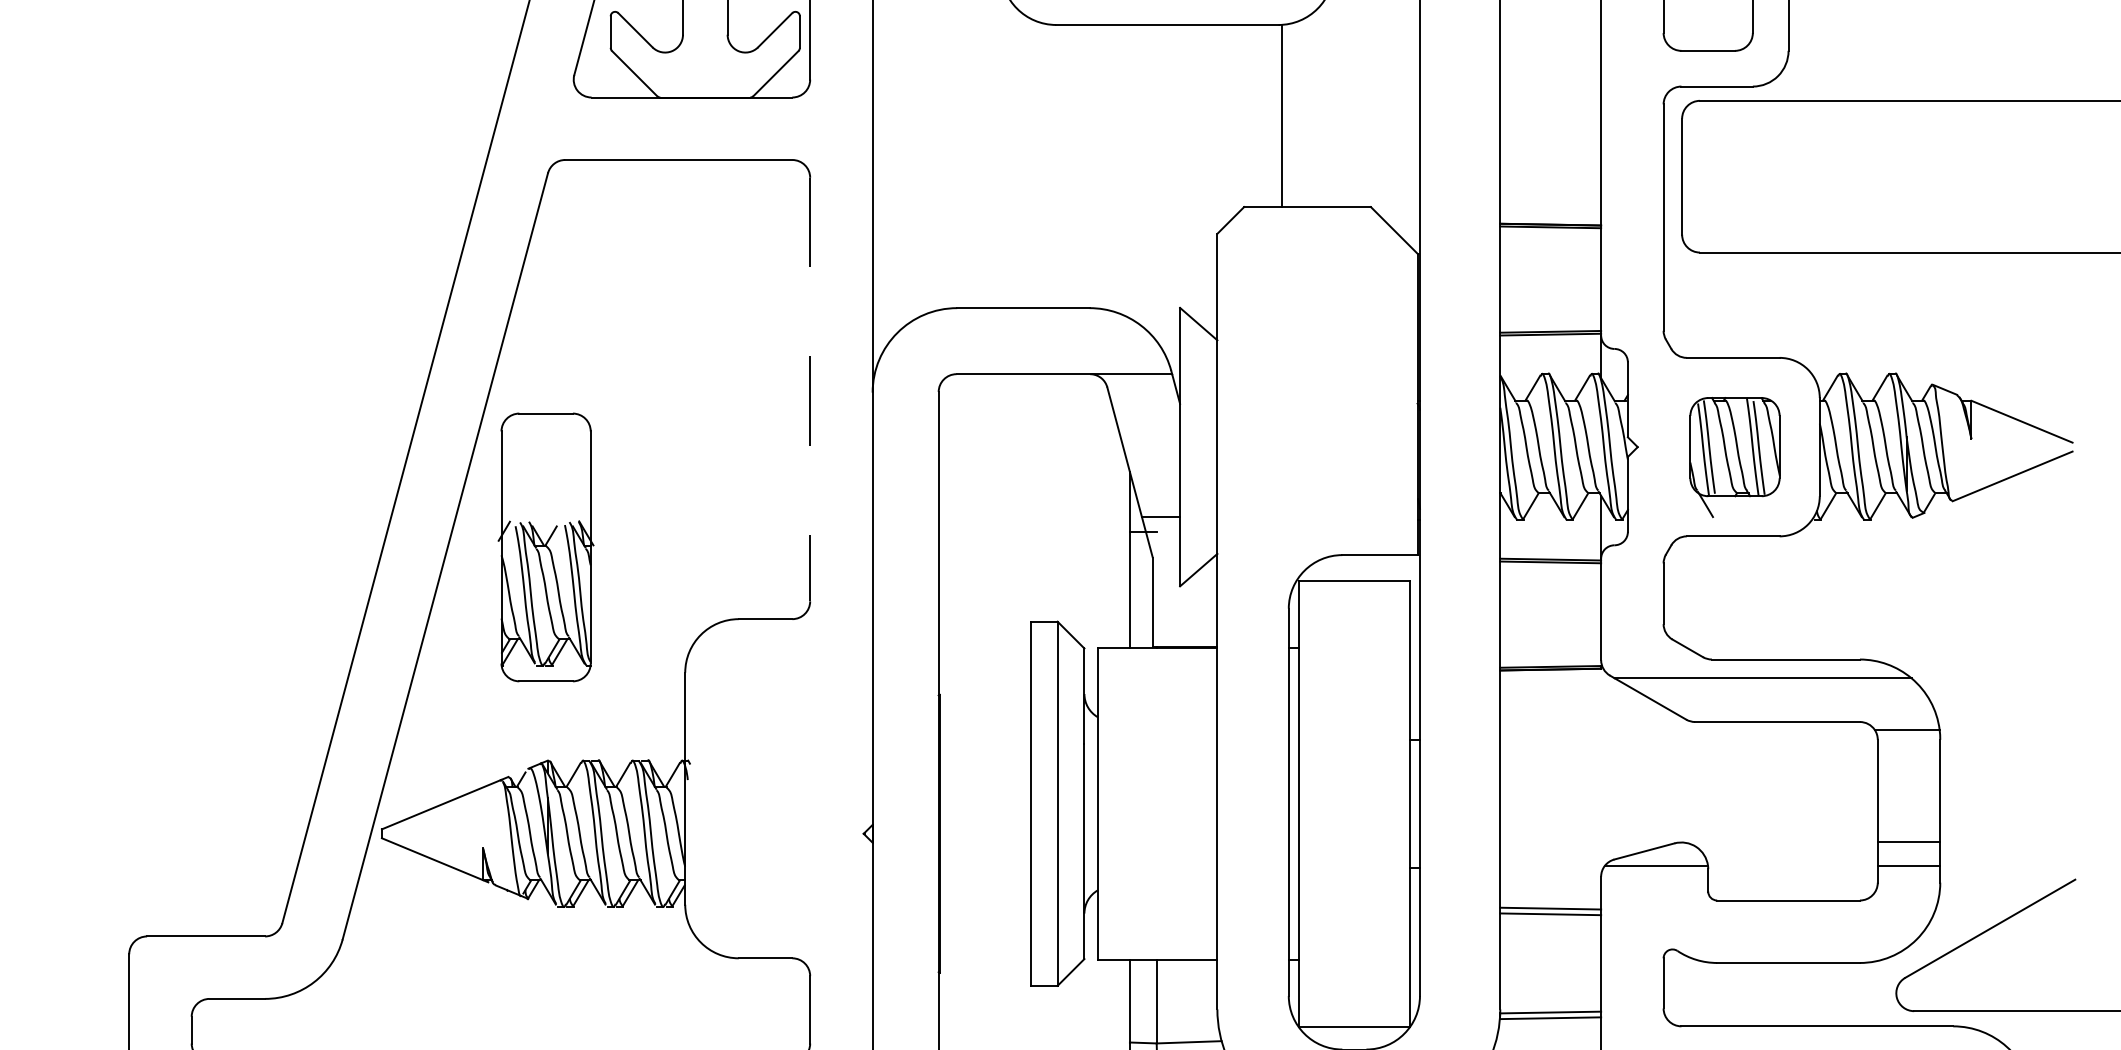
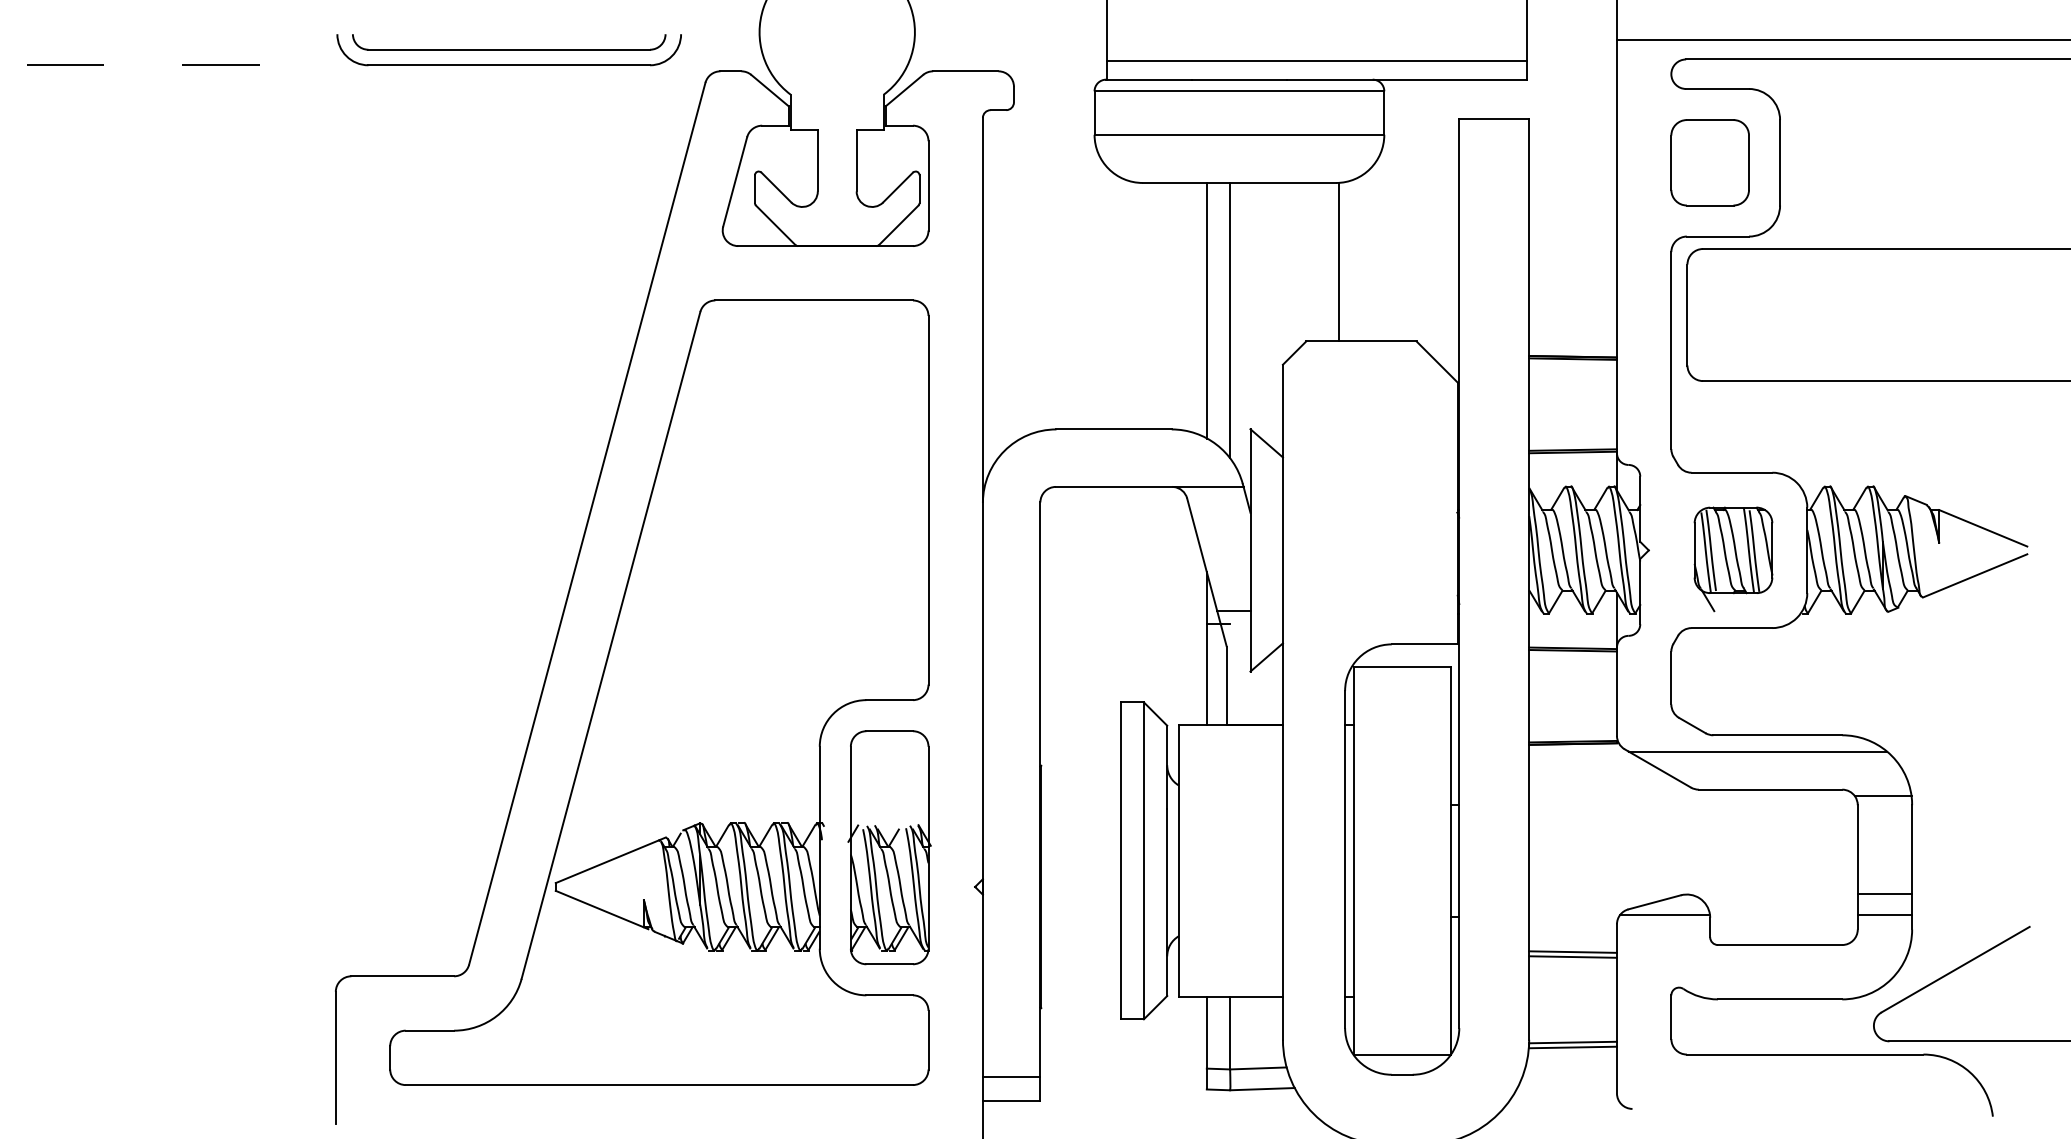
line: (1129, 171) -> (1206, 310), added
line: (1157, 182) -> (1230, 320), added
line: (810, 389) -> (928, 500), dashed -> solid
part: (545, 547) -> (889, 847), moved

